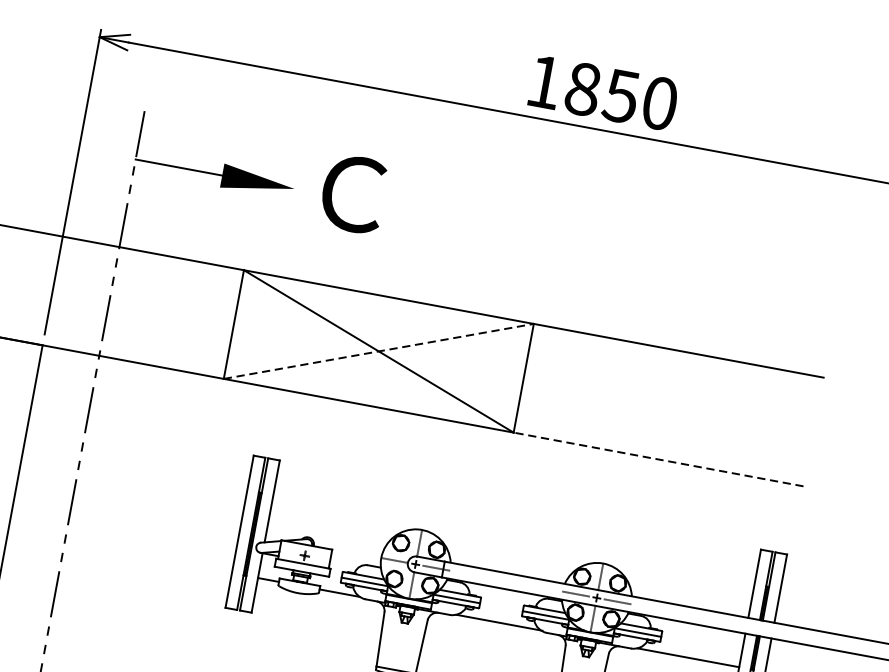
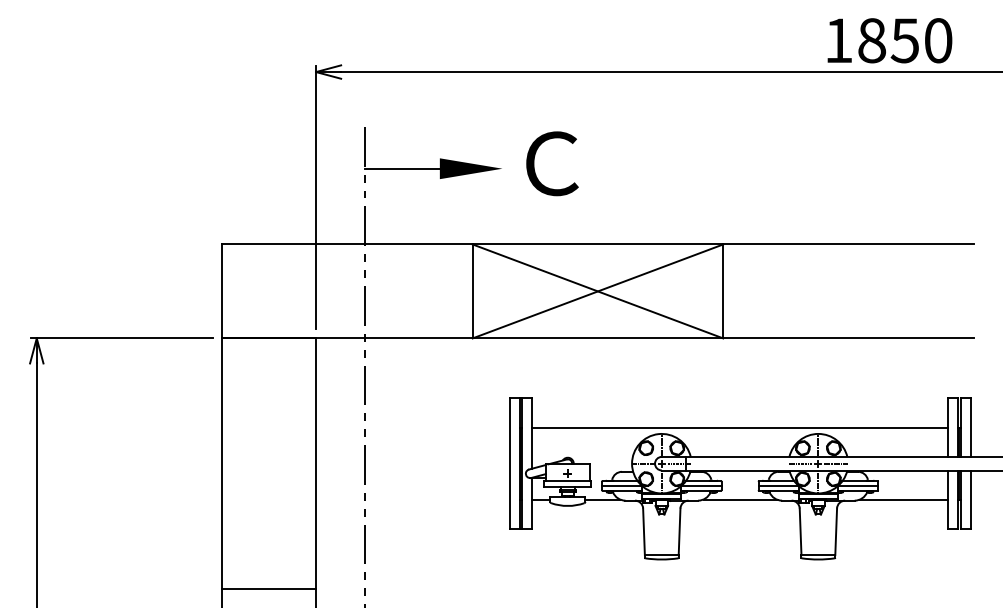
text: (603, 92) -> (889, 40), moved
line: (378, 351) -> (597, 291), dashed -> solid
line: (658, 459) -> (848, 338), dashed -> solid
line: (514, 539) -> (740, 427), added

